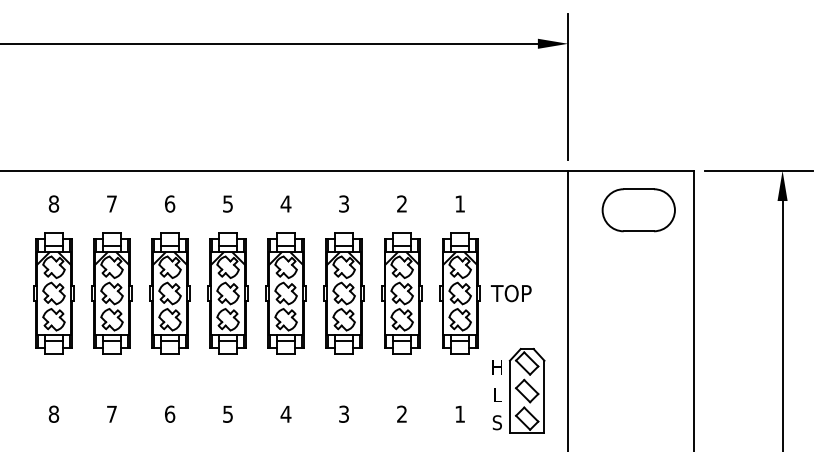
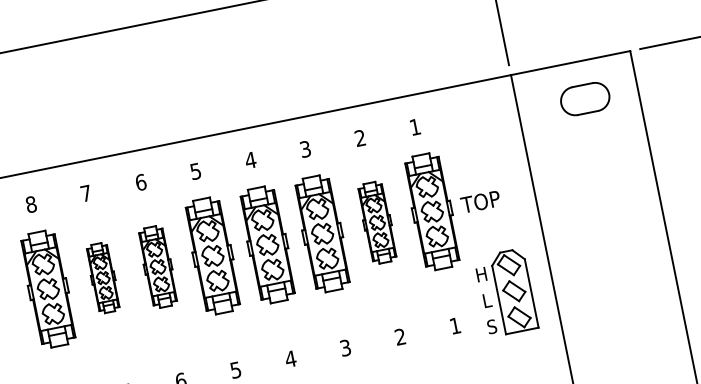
part: (638, 210) -> (585, 99), size x0.7
part: (111, 293) -> (102, 278), size x0.6
part: (169, 293) -> (157, 267), size x0.7
part: (401, 293) -> (376, 222), size x0.7

